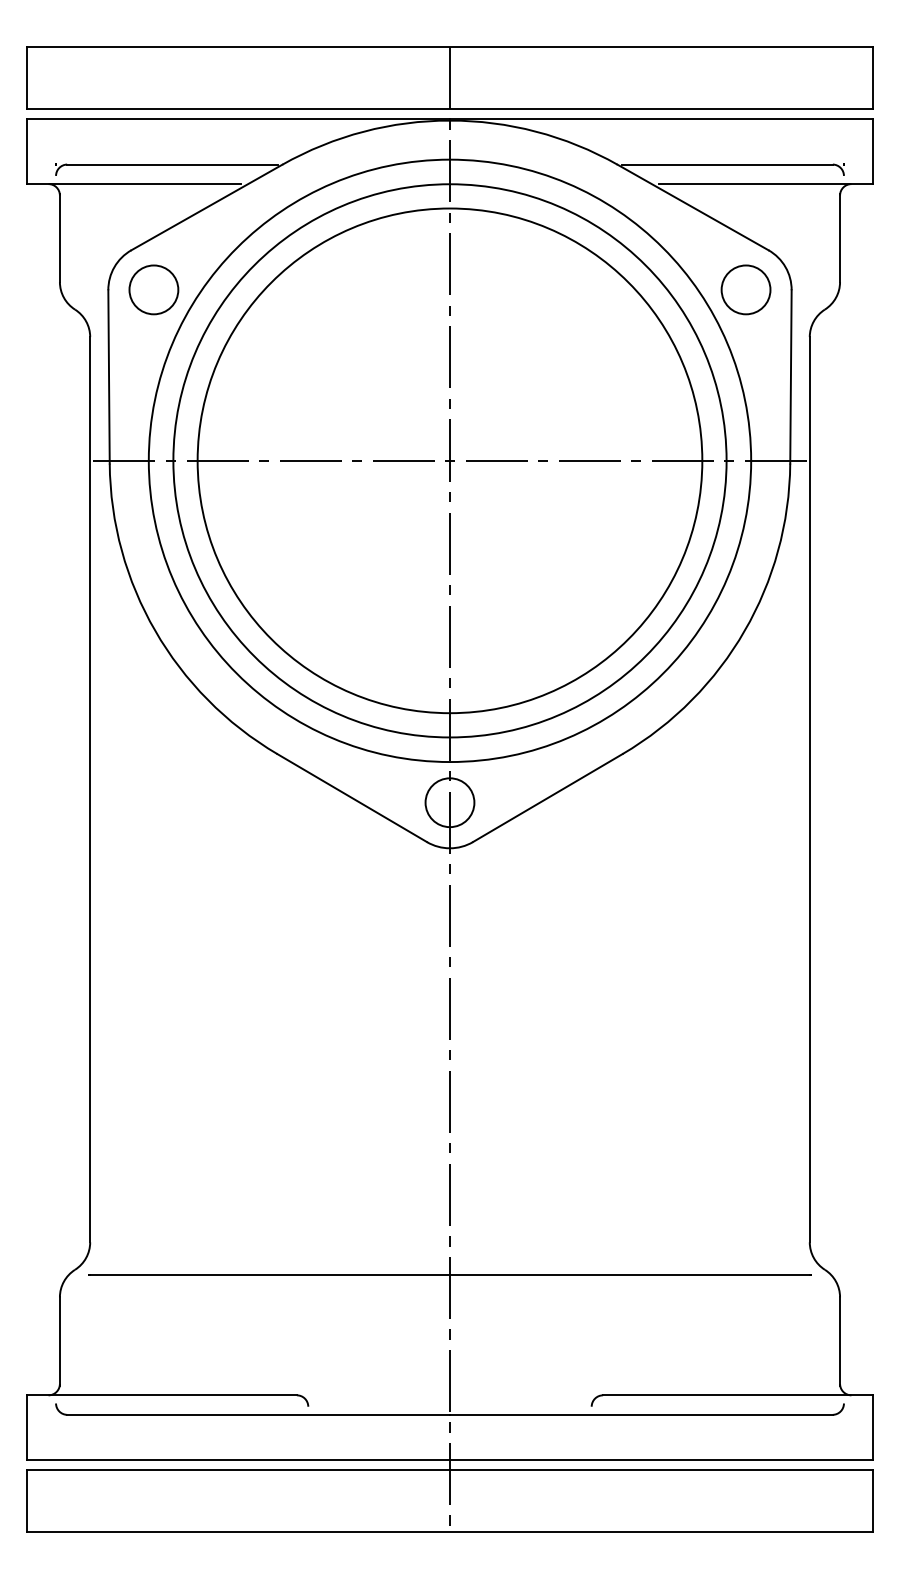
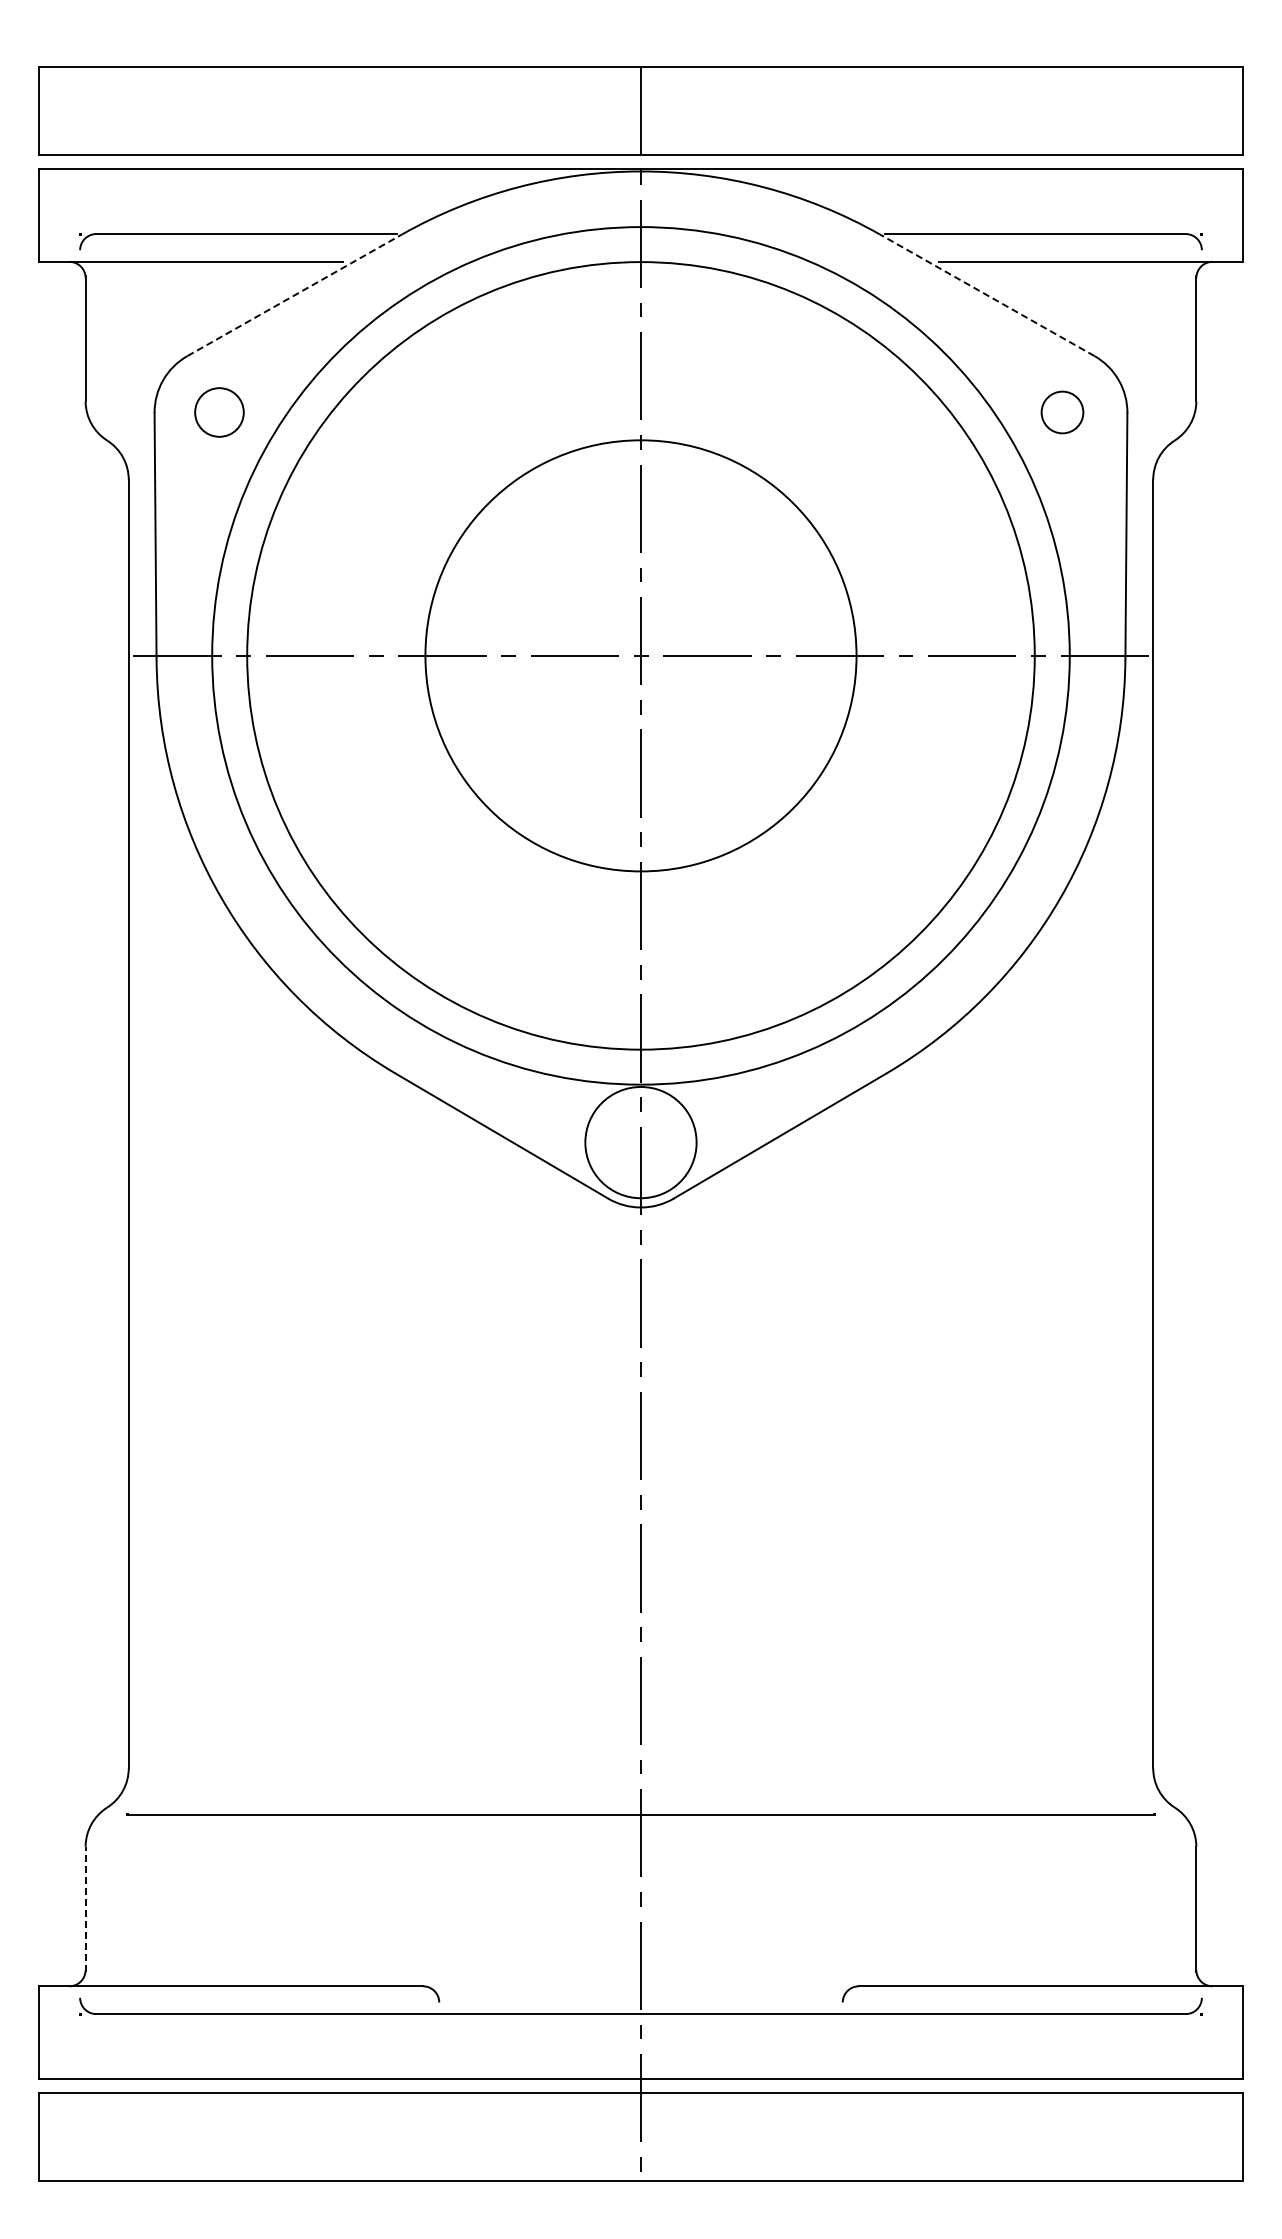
line: (207, 207) -> (295, 294), solid -> dashed
line: (692, 207) -> (986, 294), solid -> dashed
circle: (153, 289) -> (219, 412), size x0.7
circle: (746, 289) -> (1062, 412), size x0.6
circle: (449, 460) -> (640, 655), size x0.6
circle: (449, 802) -> (640, 1142), size x1.6
line: (59, 1341) -> (85, 1909), solid -> dashed

